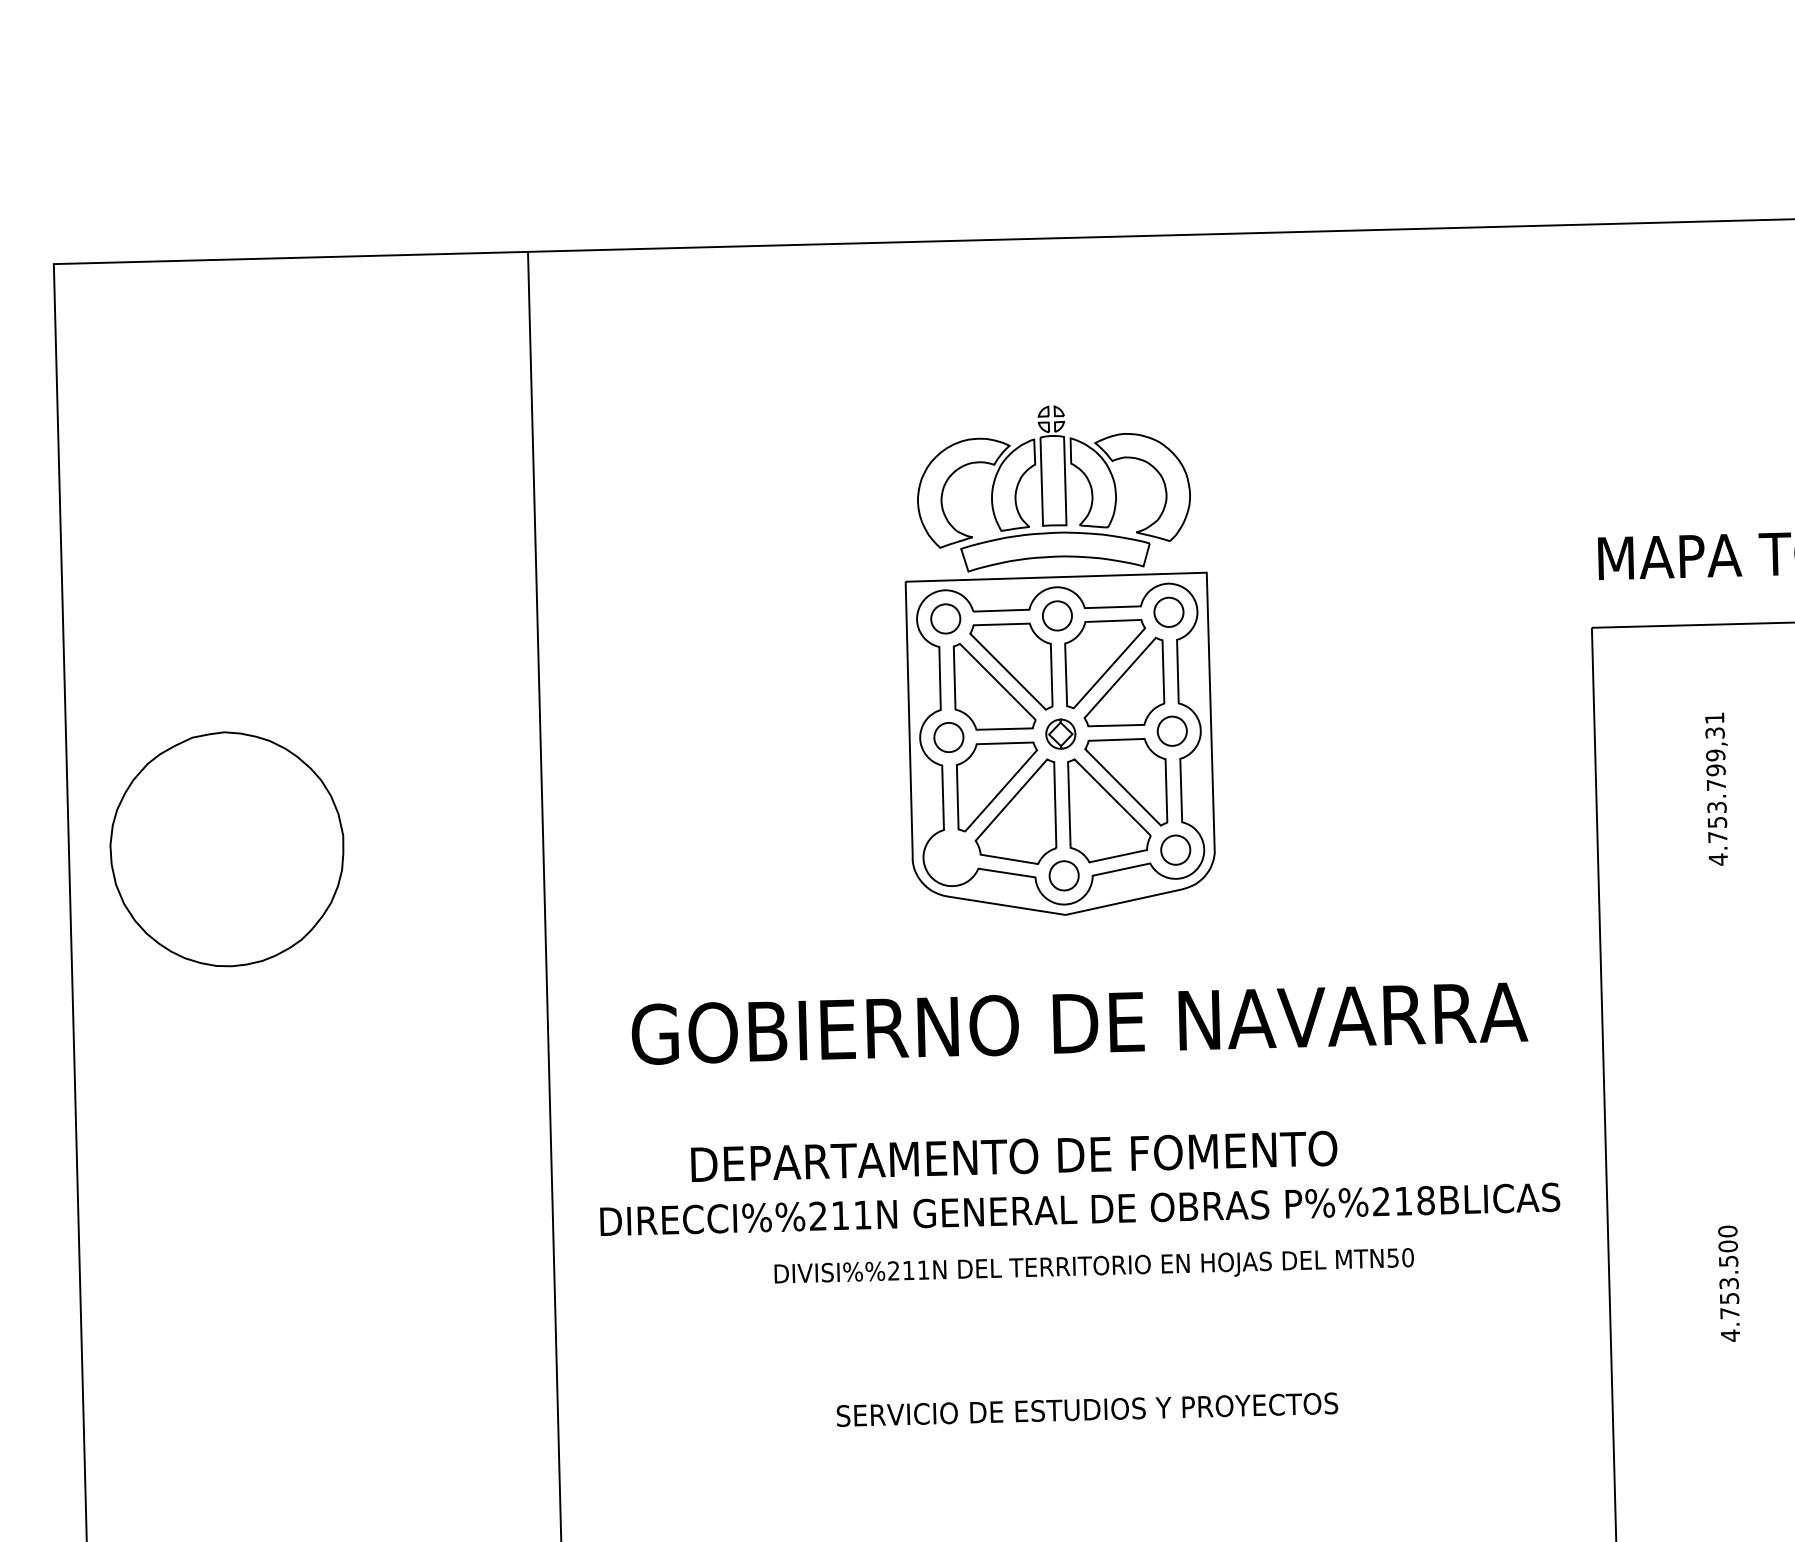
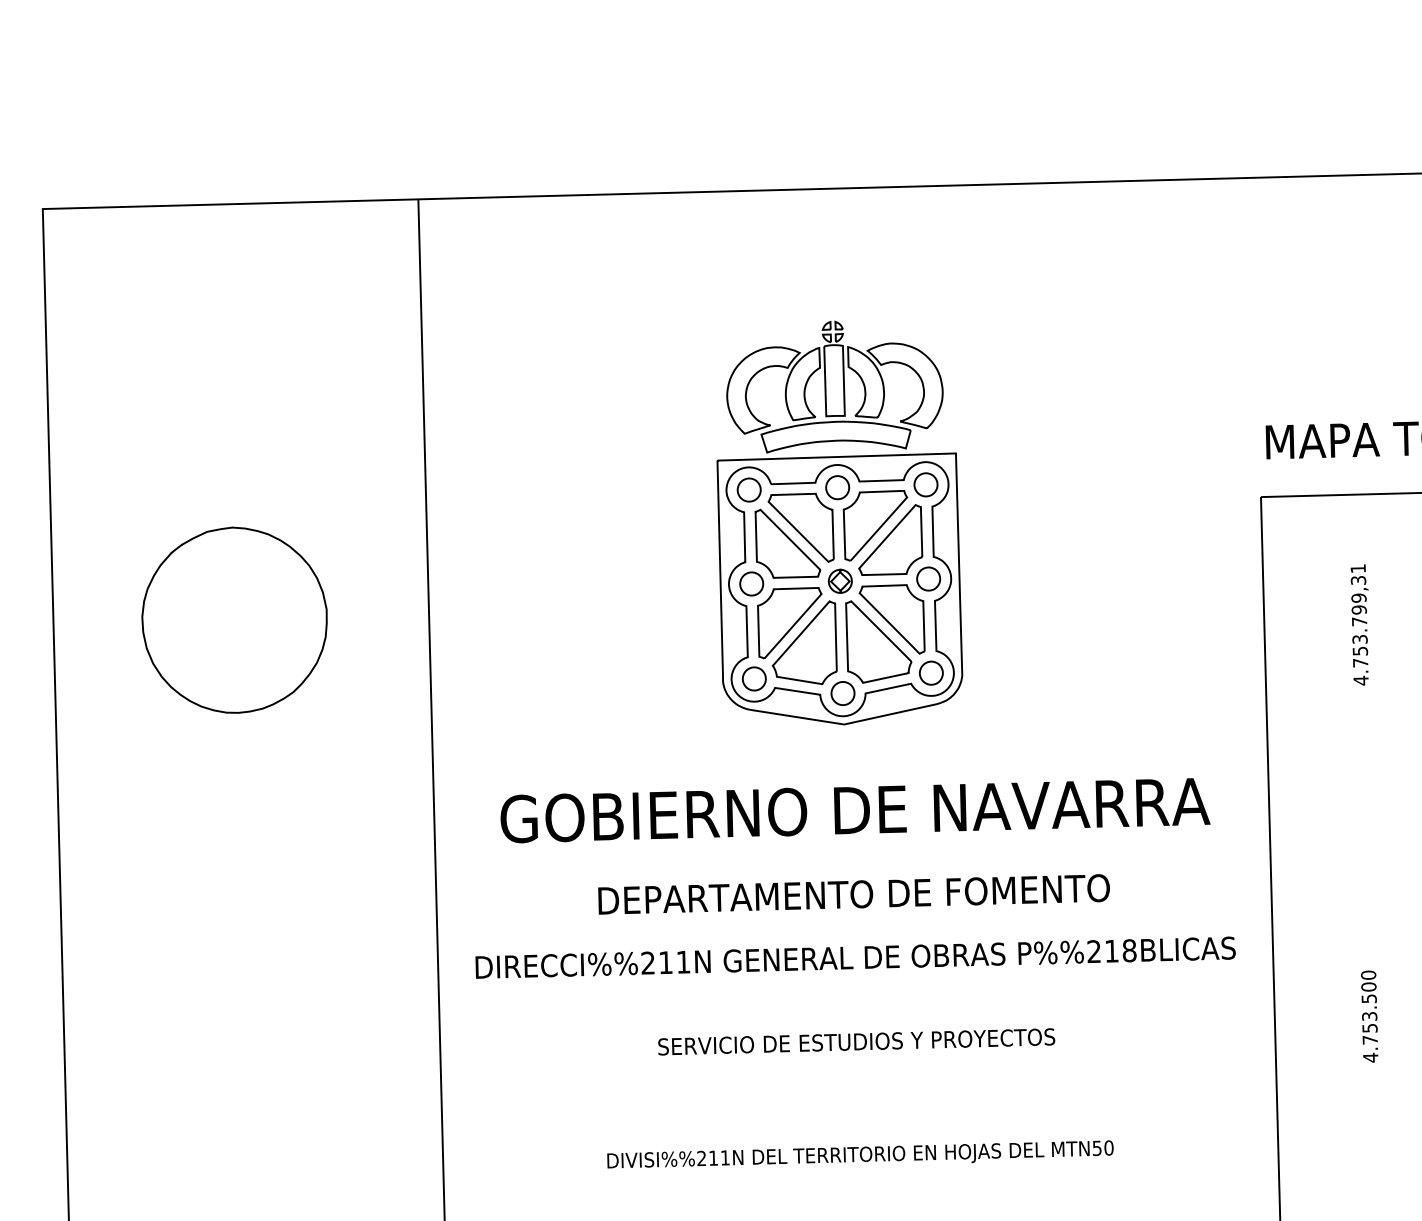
part: (226, 849) -> (234, 620), moved
part: (951, 856) -> (753, 678), added
text: (1014, 1156) -> (854, 894), moved
text: (1093, 1265) -> (859, 1154), moved
text: (1087, 1409) -> (856, 1041), moved

